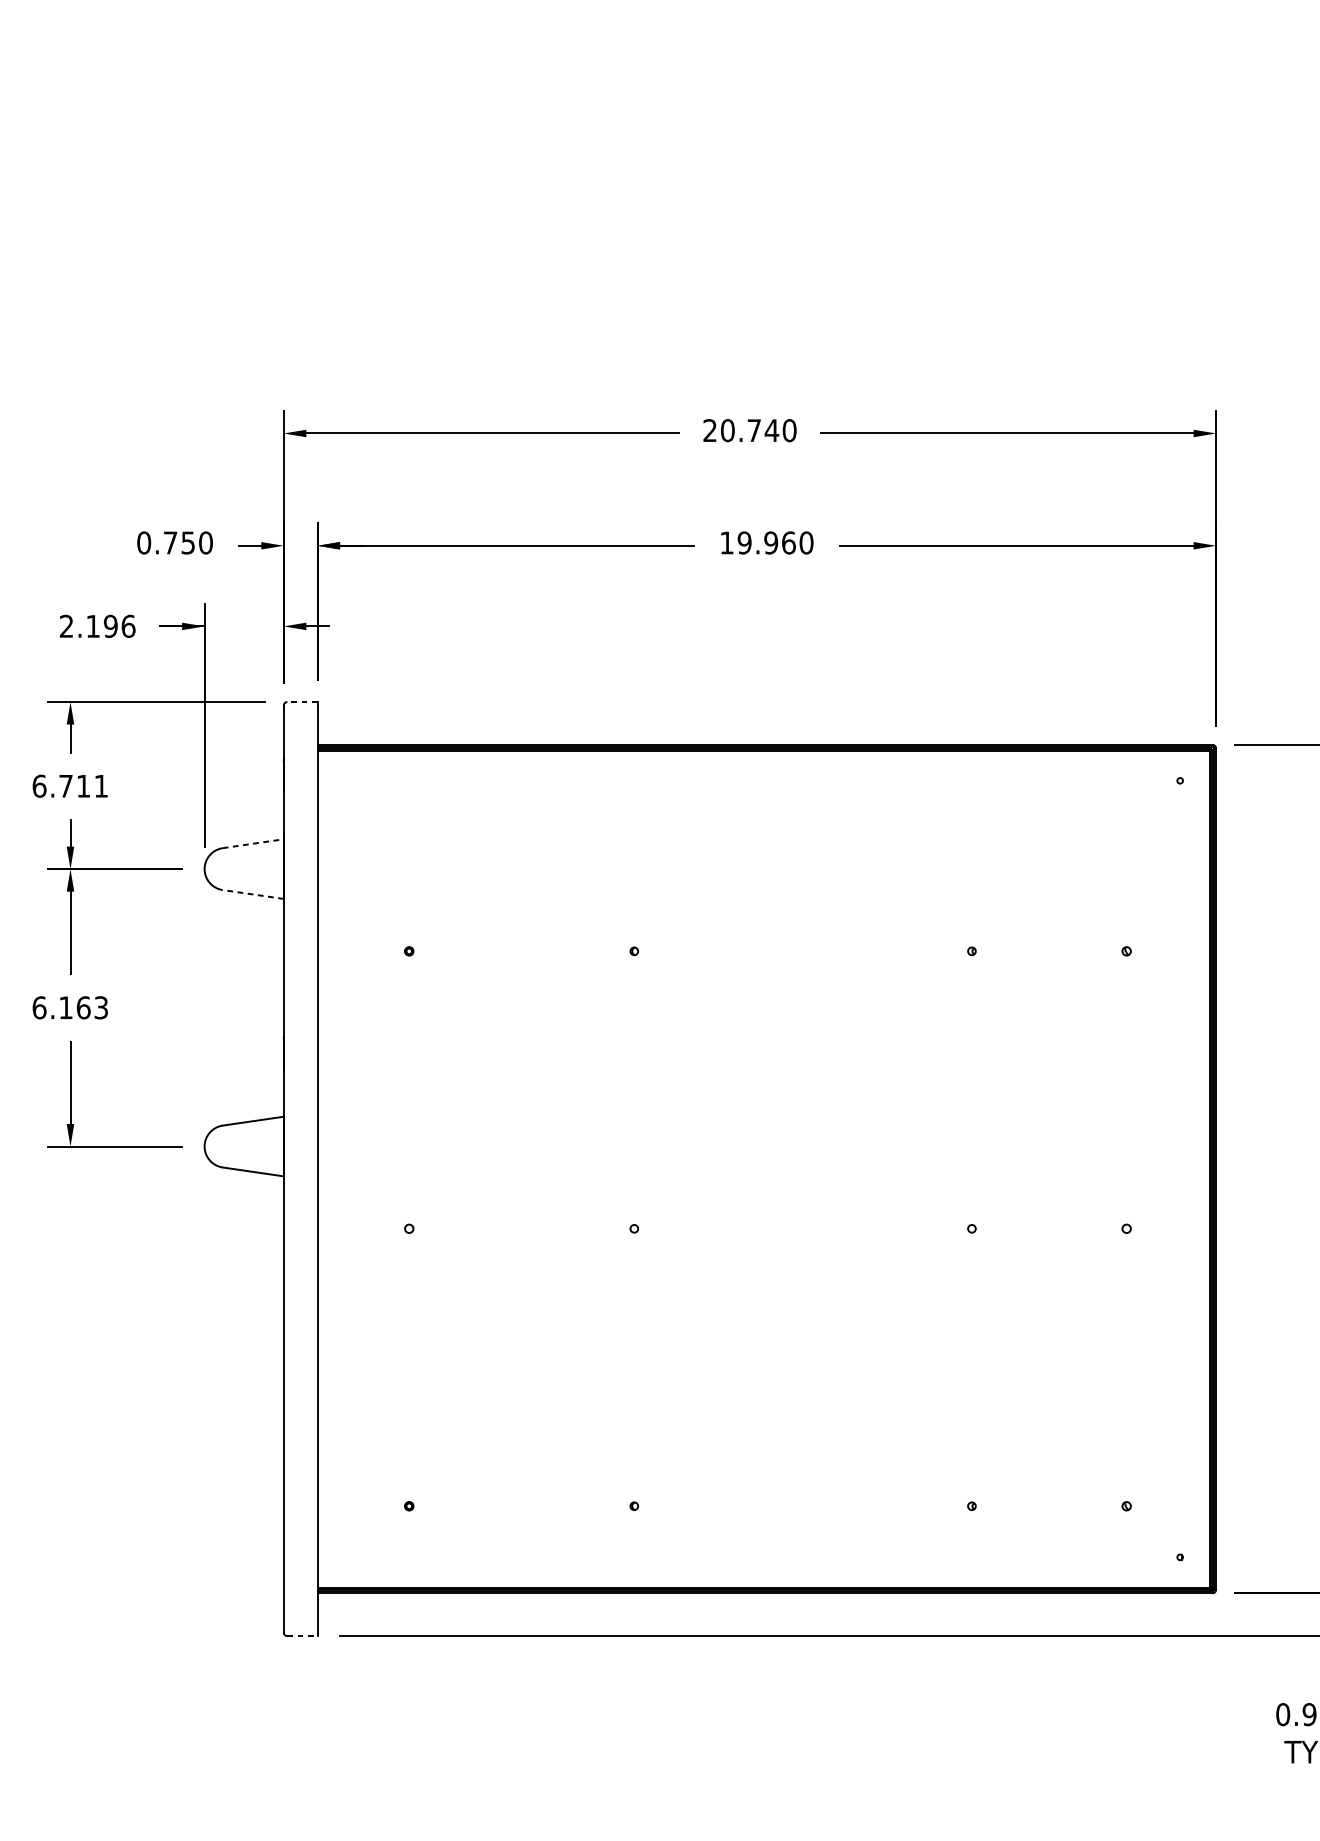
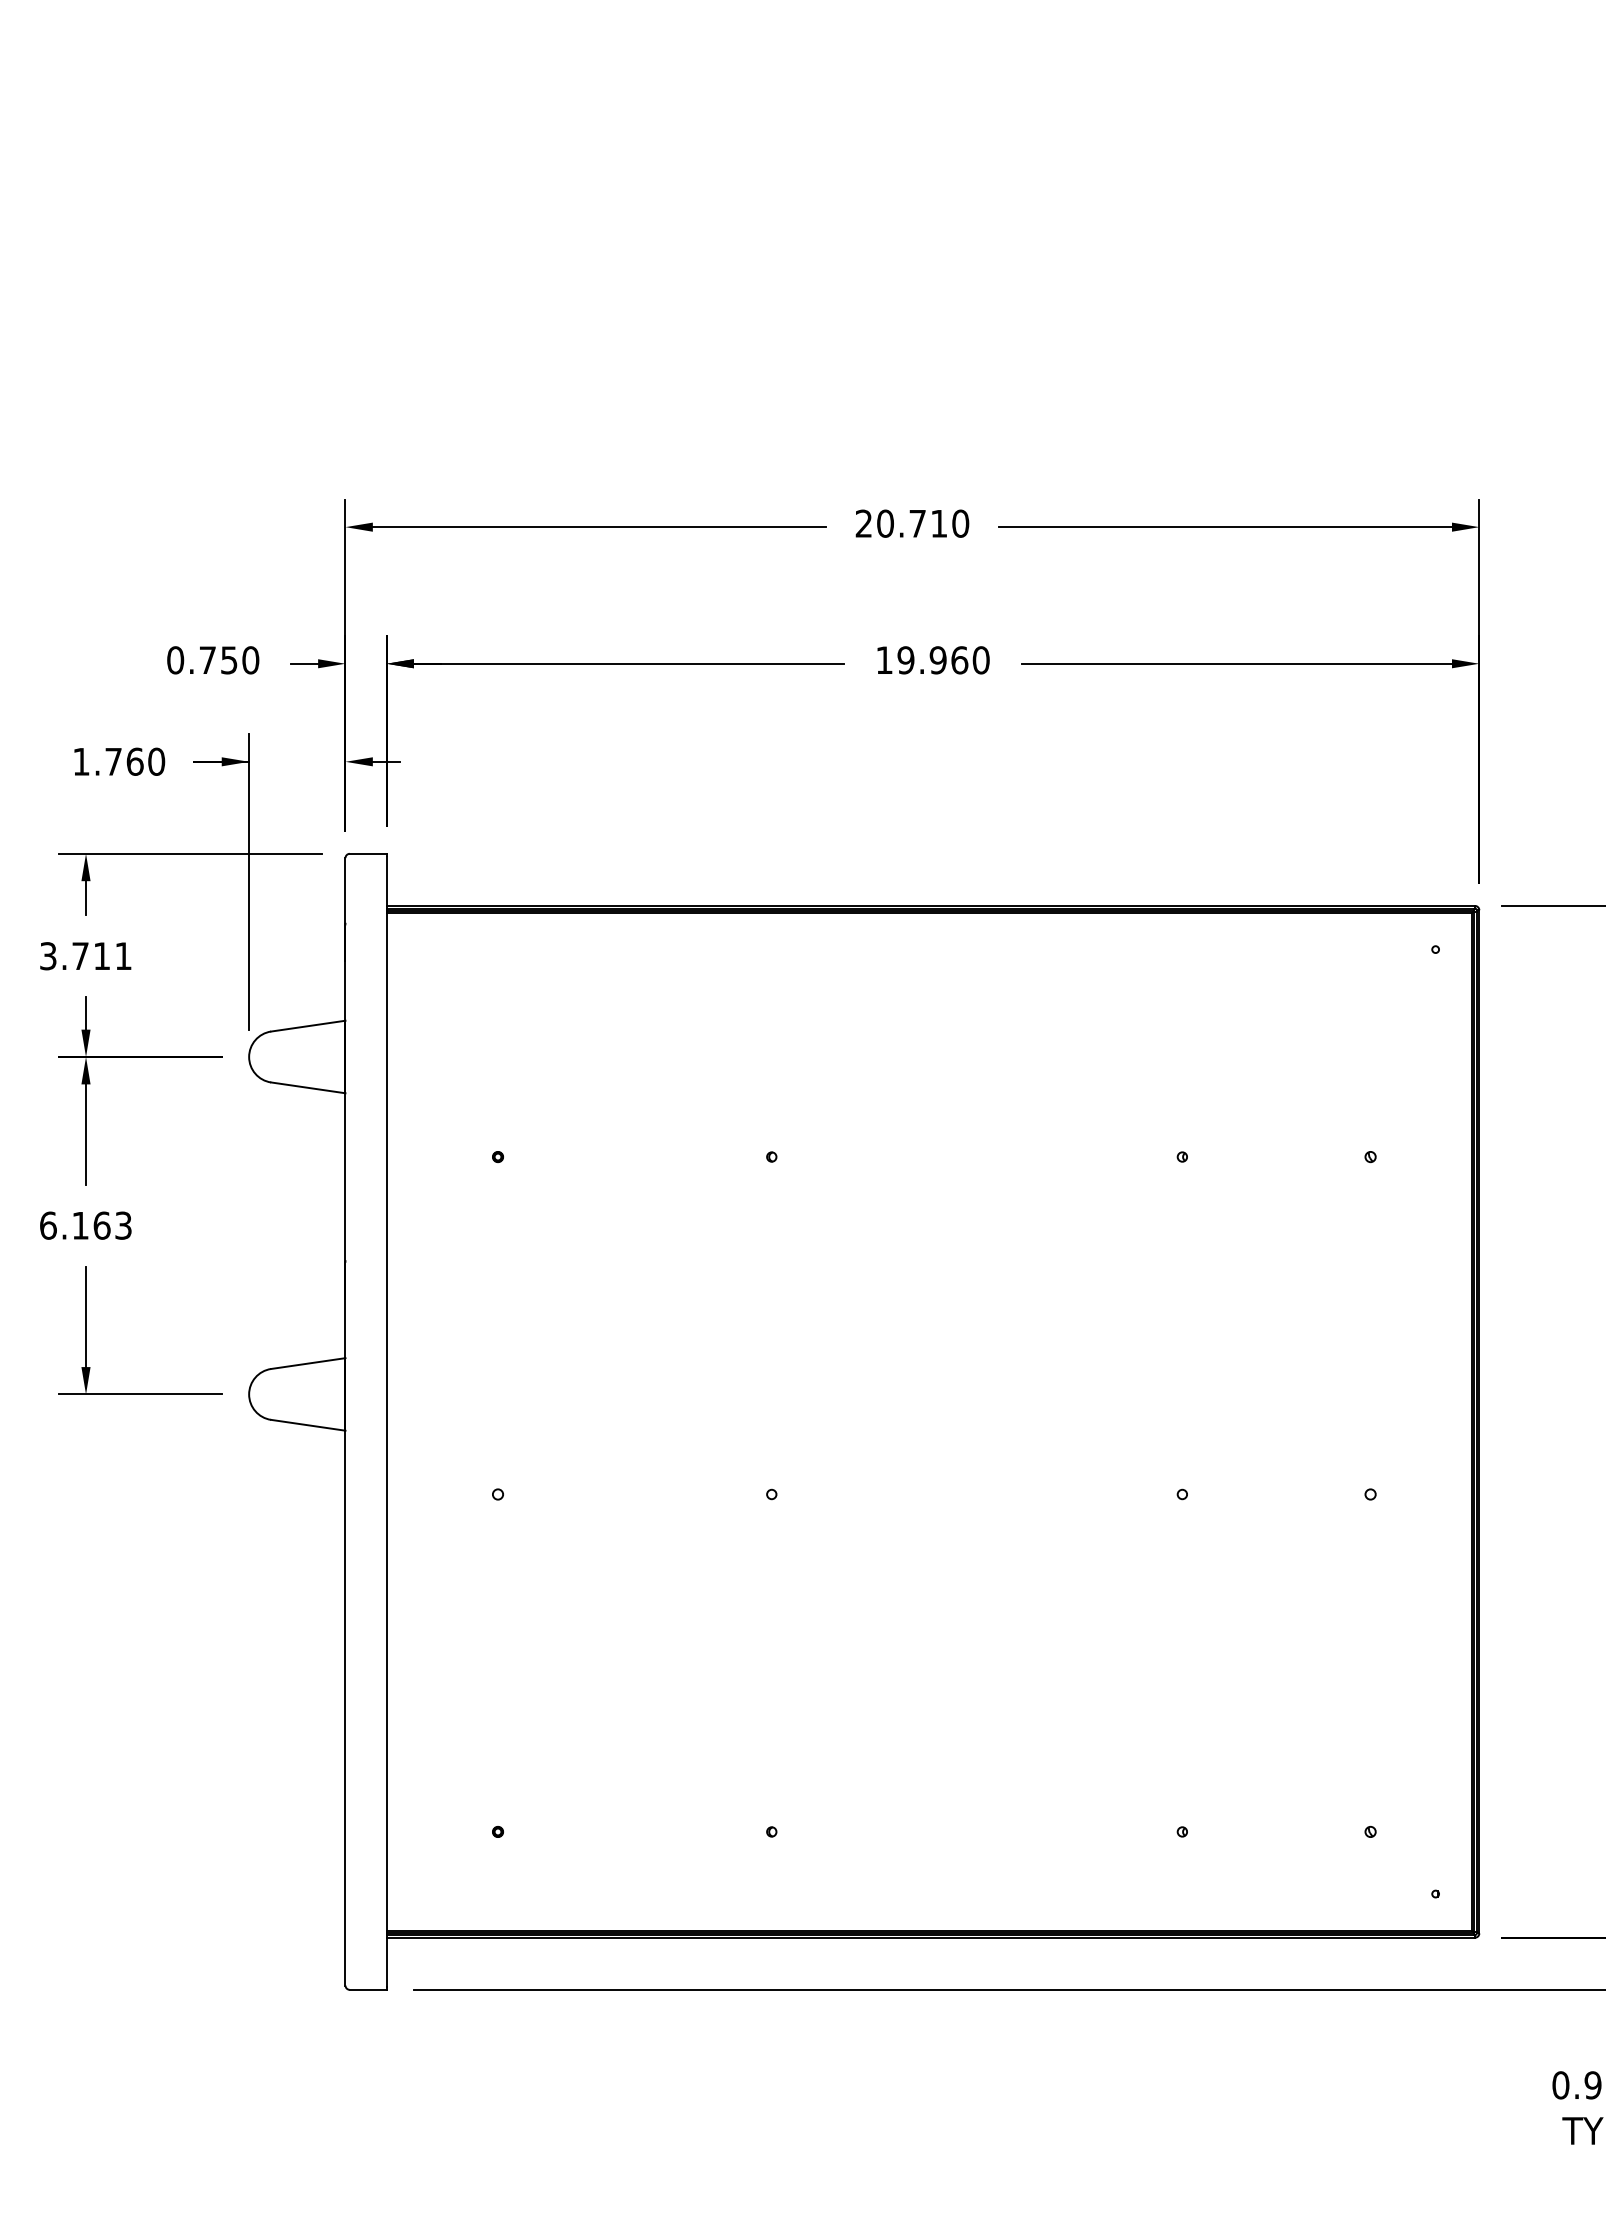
text: (772, 430) -> (939, 523), 20.740 -> 20.710
text: (98, 626) -> (119, 761), 2.196 -> 1.760
line: (301, 701) -> (367, 853), dashed -> solid
text: (39, 786) -> (48, 956), 6.711 -> 3.711
line: (253, 844) -> (308, 1026), dashed -> solid
line: (253, 894) -> (308, 1087), dashed -> solid
line: (302, 1635) -> (368, 1989), dashed -> solid

